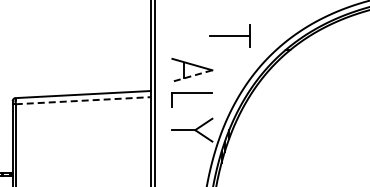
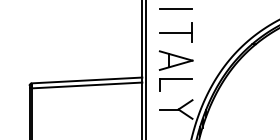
line: (192, 6) -> (176, 8), added
part: (229, 35) -> (175, 32), moved
line: (192, 75) -> (176, 64), dashed -> solid
line: (83, 100) -> (87, 85), dashed -> solid

